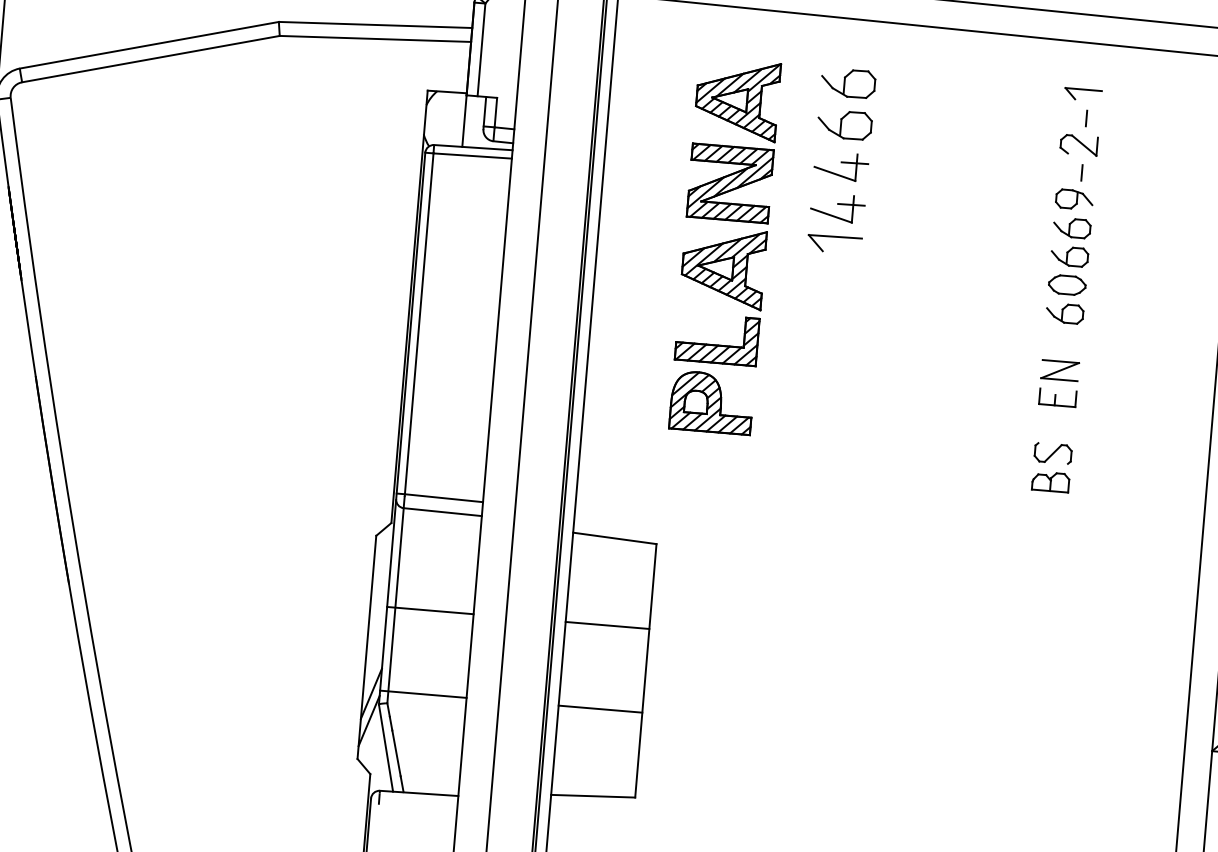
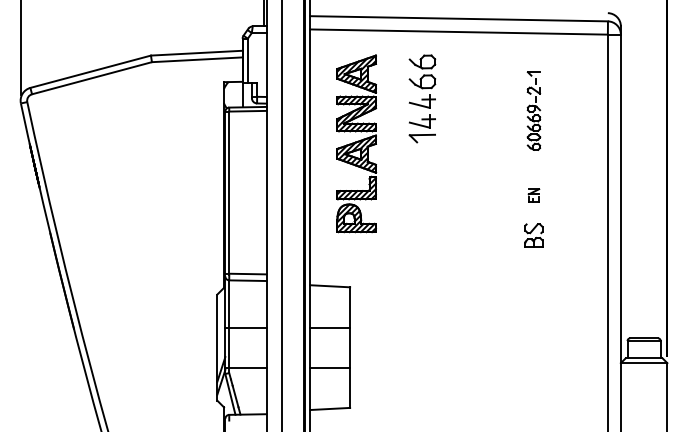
part: (1073, 204) -> (533, 110), size x0.7
part: (724, 245) -> (356, 143), moved
part: (1058, 383) -> (533, 195), size x0.6

